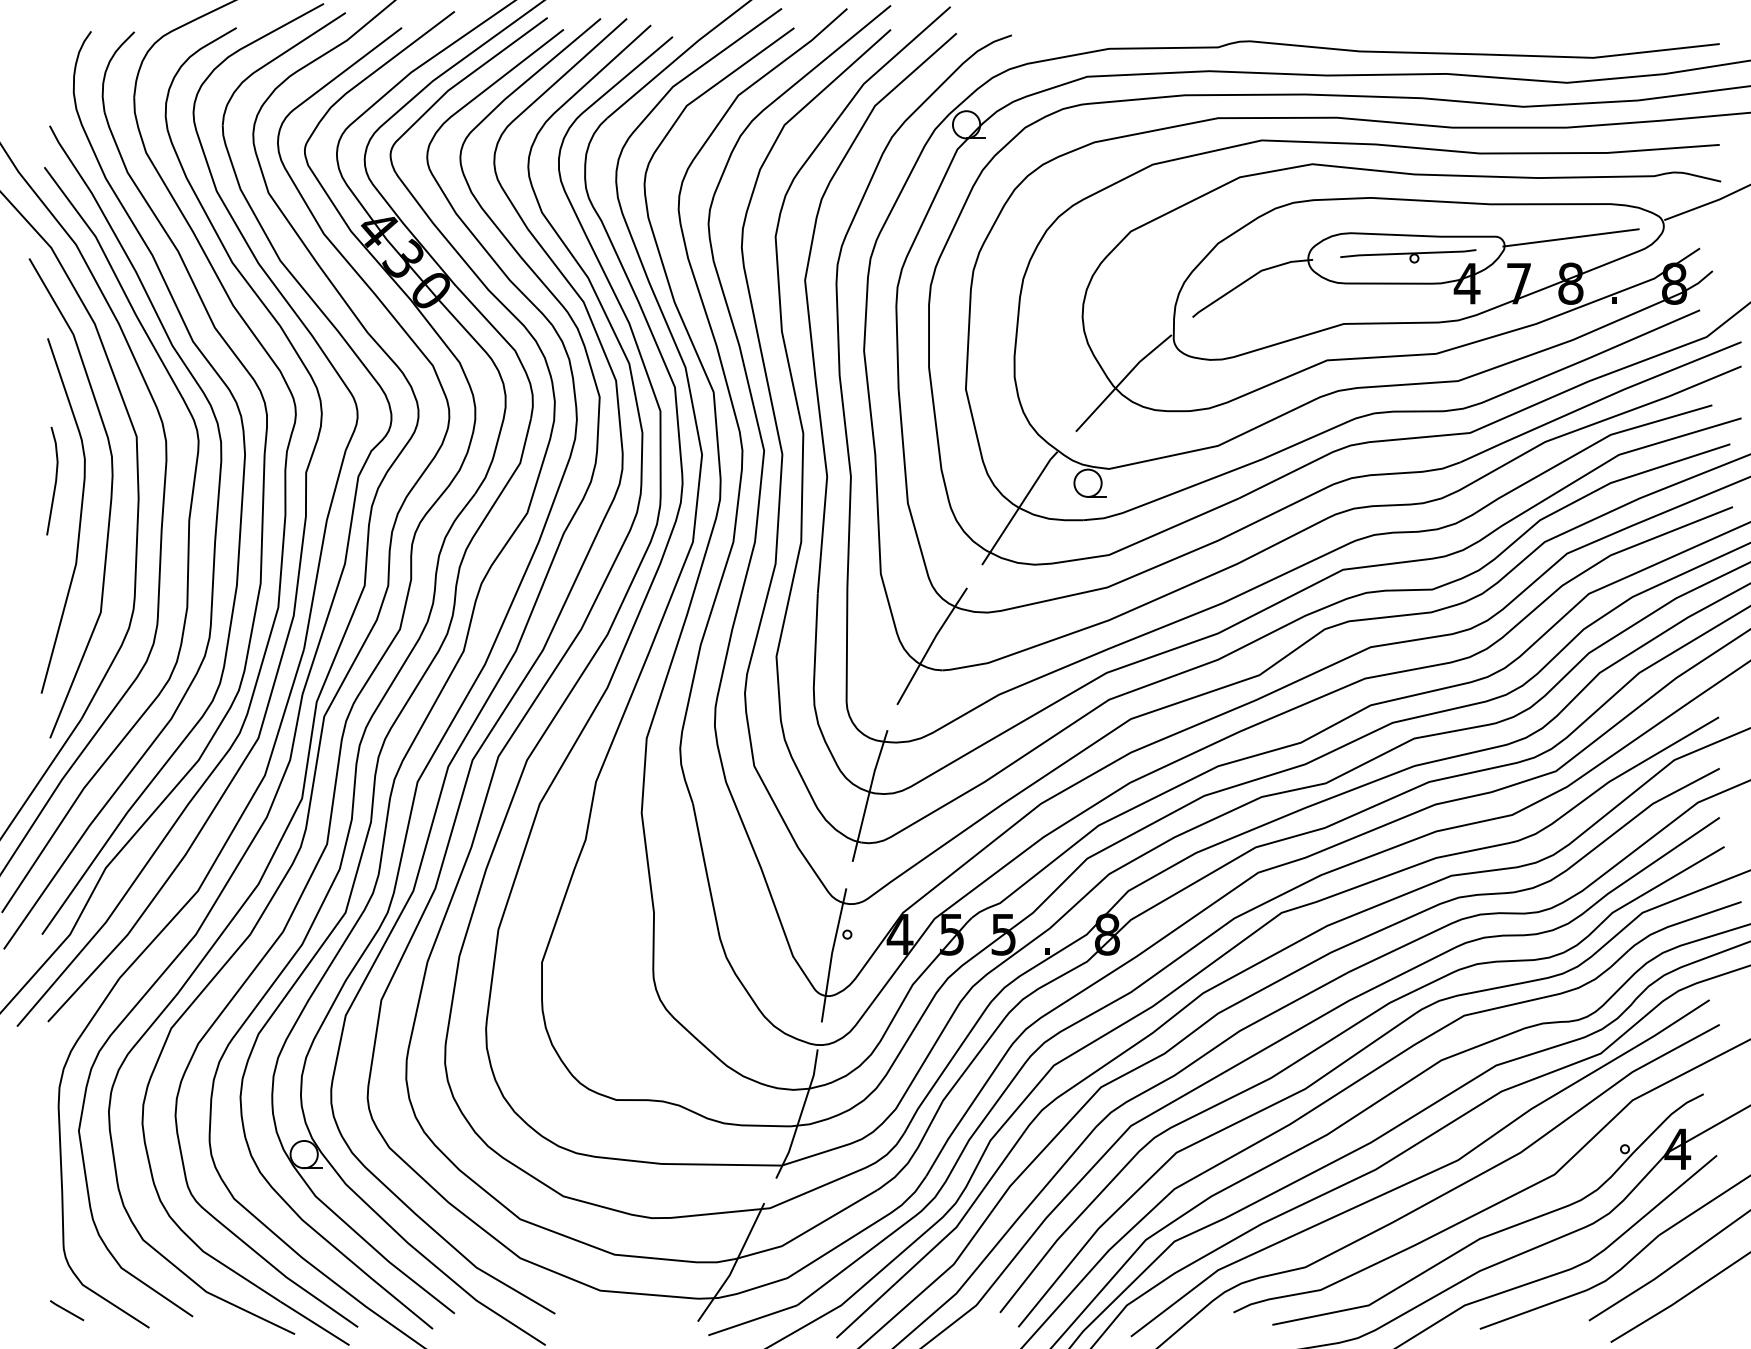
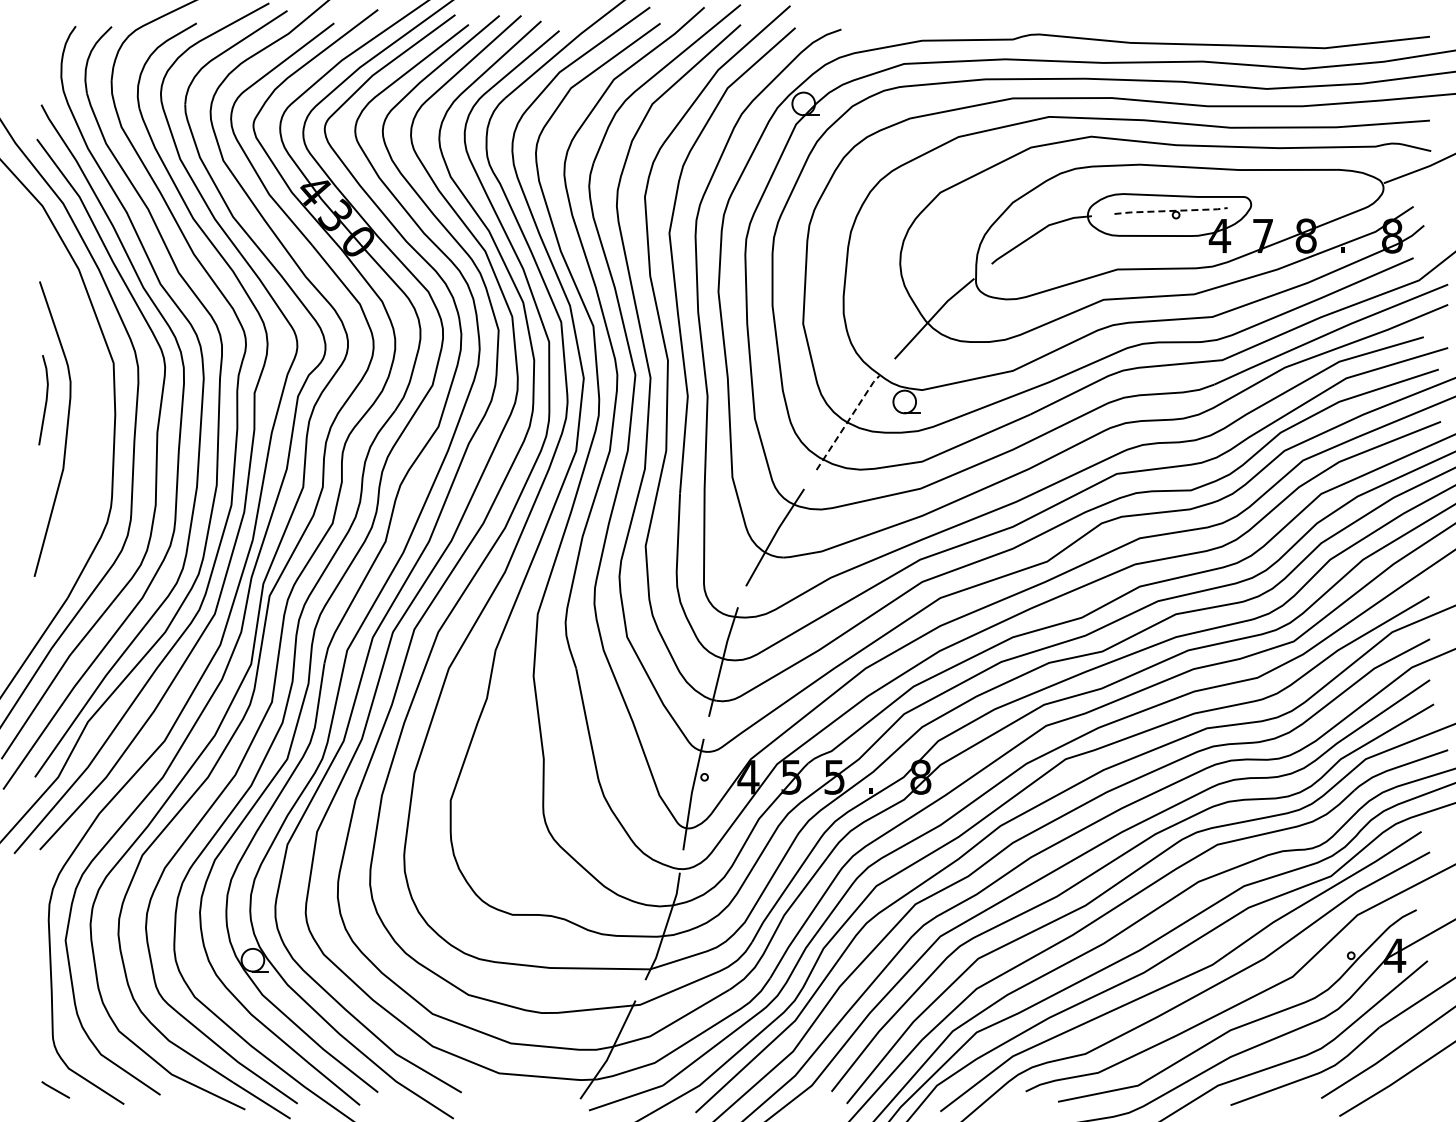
line: (1571, 237) -> (1306, 197), removed
line: (1408, 252) -> (1171, 210), solid -> dashed
curve: (110, 498) -> (91, 414), removed
line: (1020, 506) -> (848, 421), solid -> dashed

